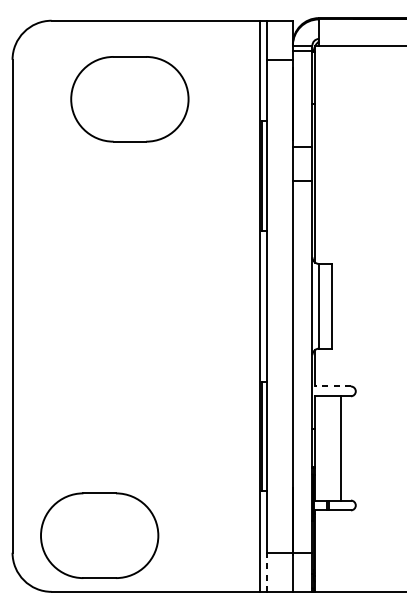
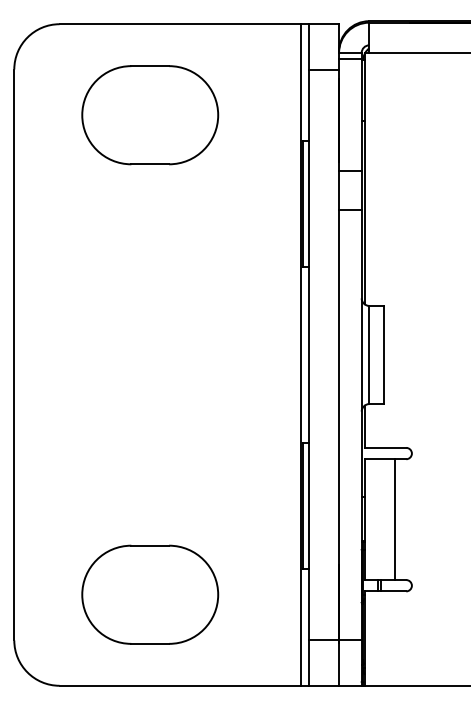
line: (332, 386) -> (385, 447), dashed -> solid
part: (99, 535) -> (150, 594), moved
line: (266, 572) -> (308, 663), dashed -> solid

